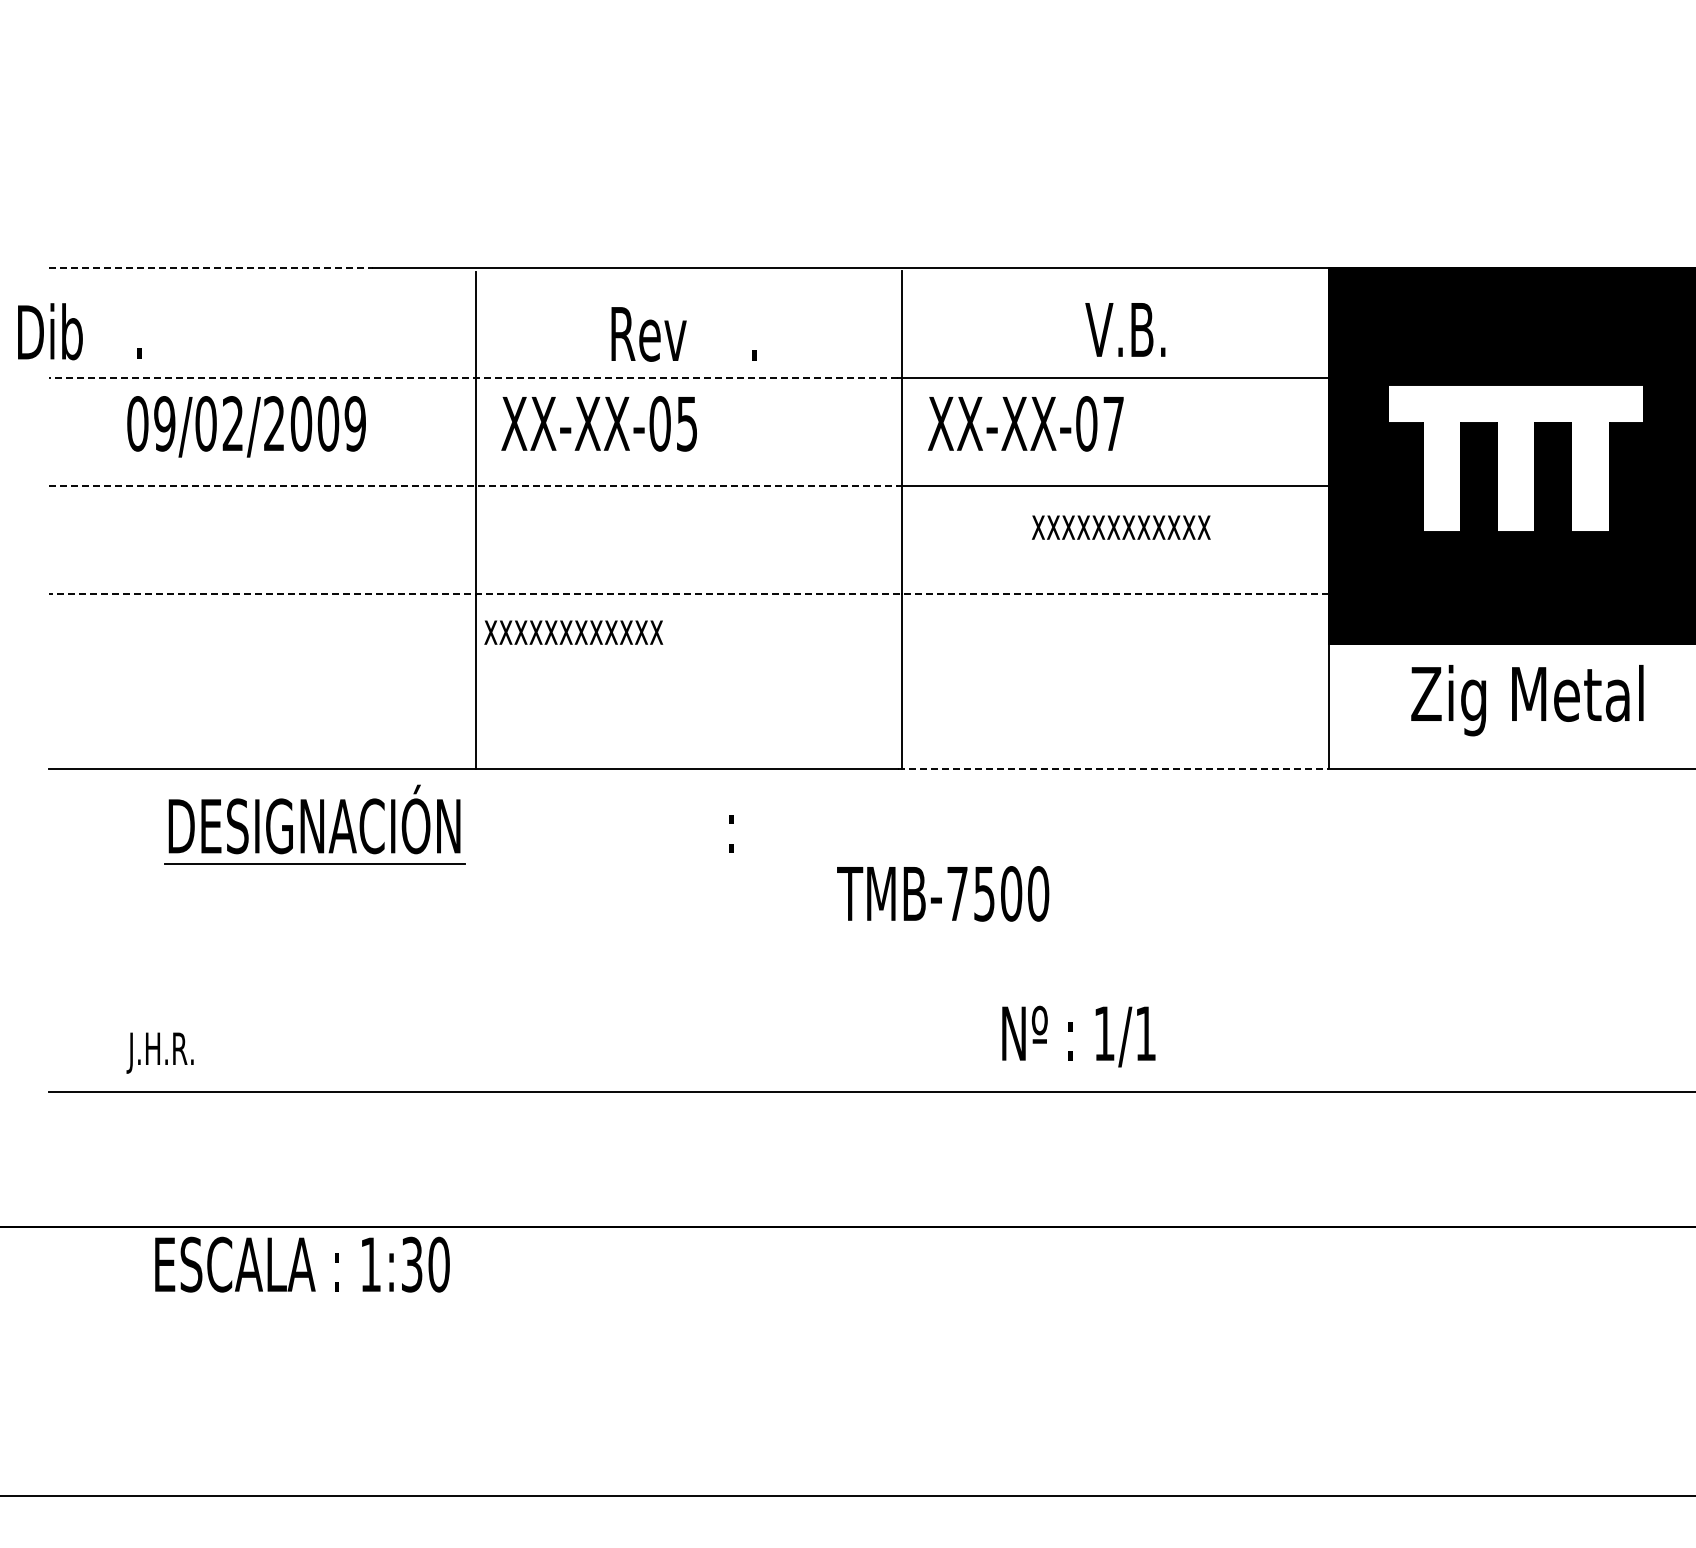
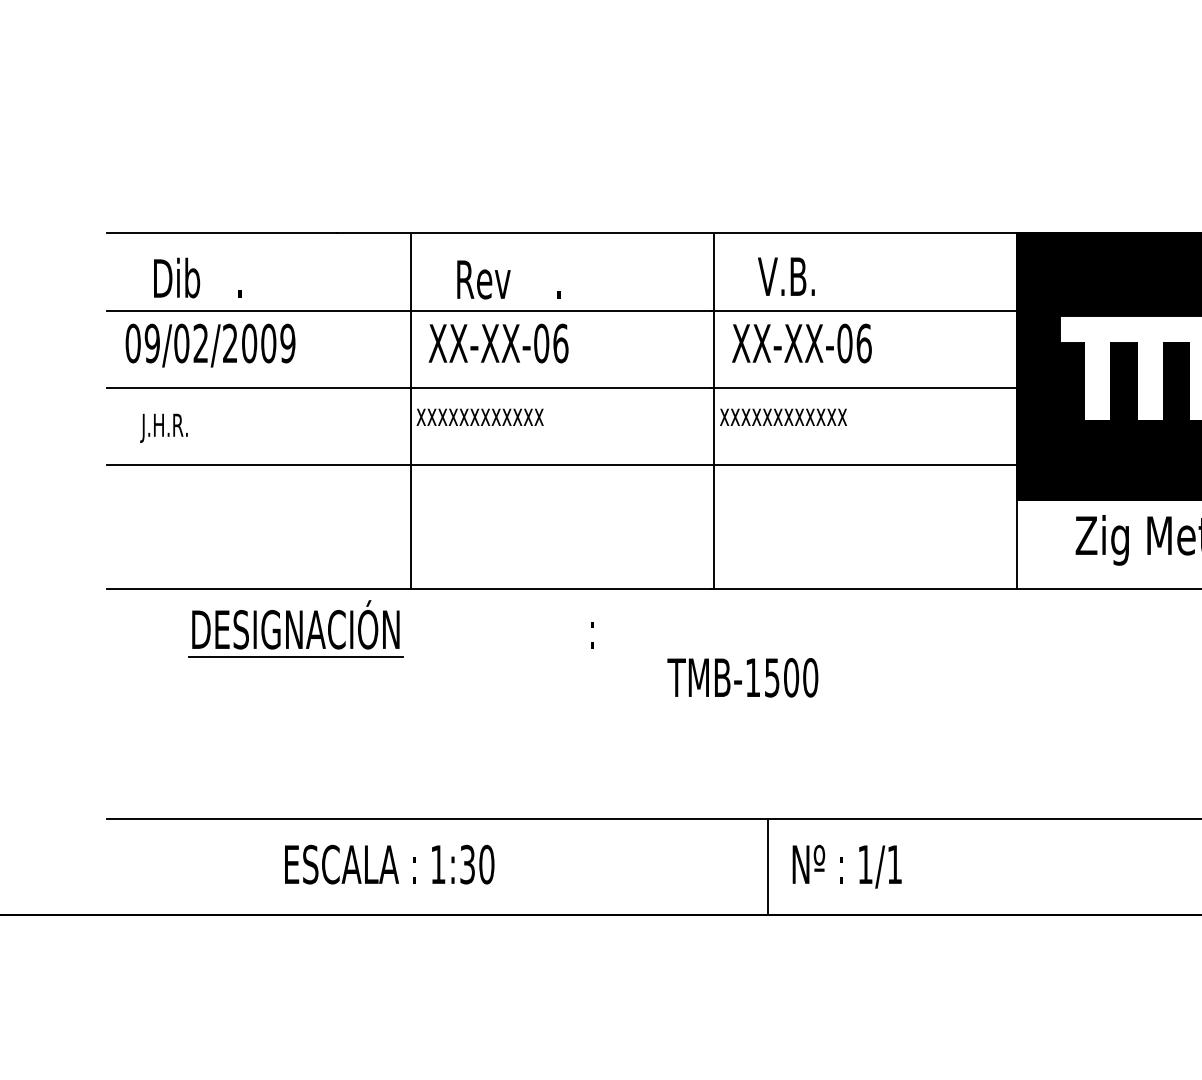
line: (210, 267) -> (221, 232), dashed -> solid
text: (1125, 329) -> (786, 276), moved
text: (79, 331) -> (197, 277), moved
text: (683, 334) -> (508, 280), moved
line: (473, 378) -> (408, 311), dashed -> solid
text: (687, 423) -> (561, 343), XX-XX-05 -> XX-XX-06
text: (1113, 423) -> (864, 343), XX-XX-07 -> XX-XX-06
text: (246, 426) -> (210, 345), moved
line: (474, 486) -> (409, 388), dashed -> solid
text: (1121, 527) -> (783, 417), moved
line: (689, 593) -> (562, 464), dashed -> solid
text: (573, 632) -> (480, 417), moved
line: (1113, 769) -> (864, 589), dashed -> solid
text: (957, 893) -> (753, 677), TMB-7500 -> TMB-1500
text: (1078, 1036) -> (846, 866), moved
text: (159, 1052) -> (163, 427), moved
line: (978, 1159) -> (768, 866), added
text: (302, 1264) -> (389, 864), moved

